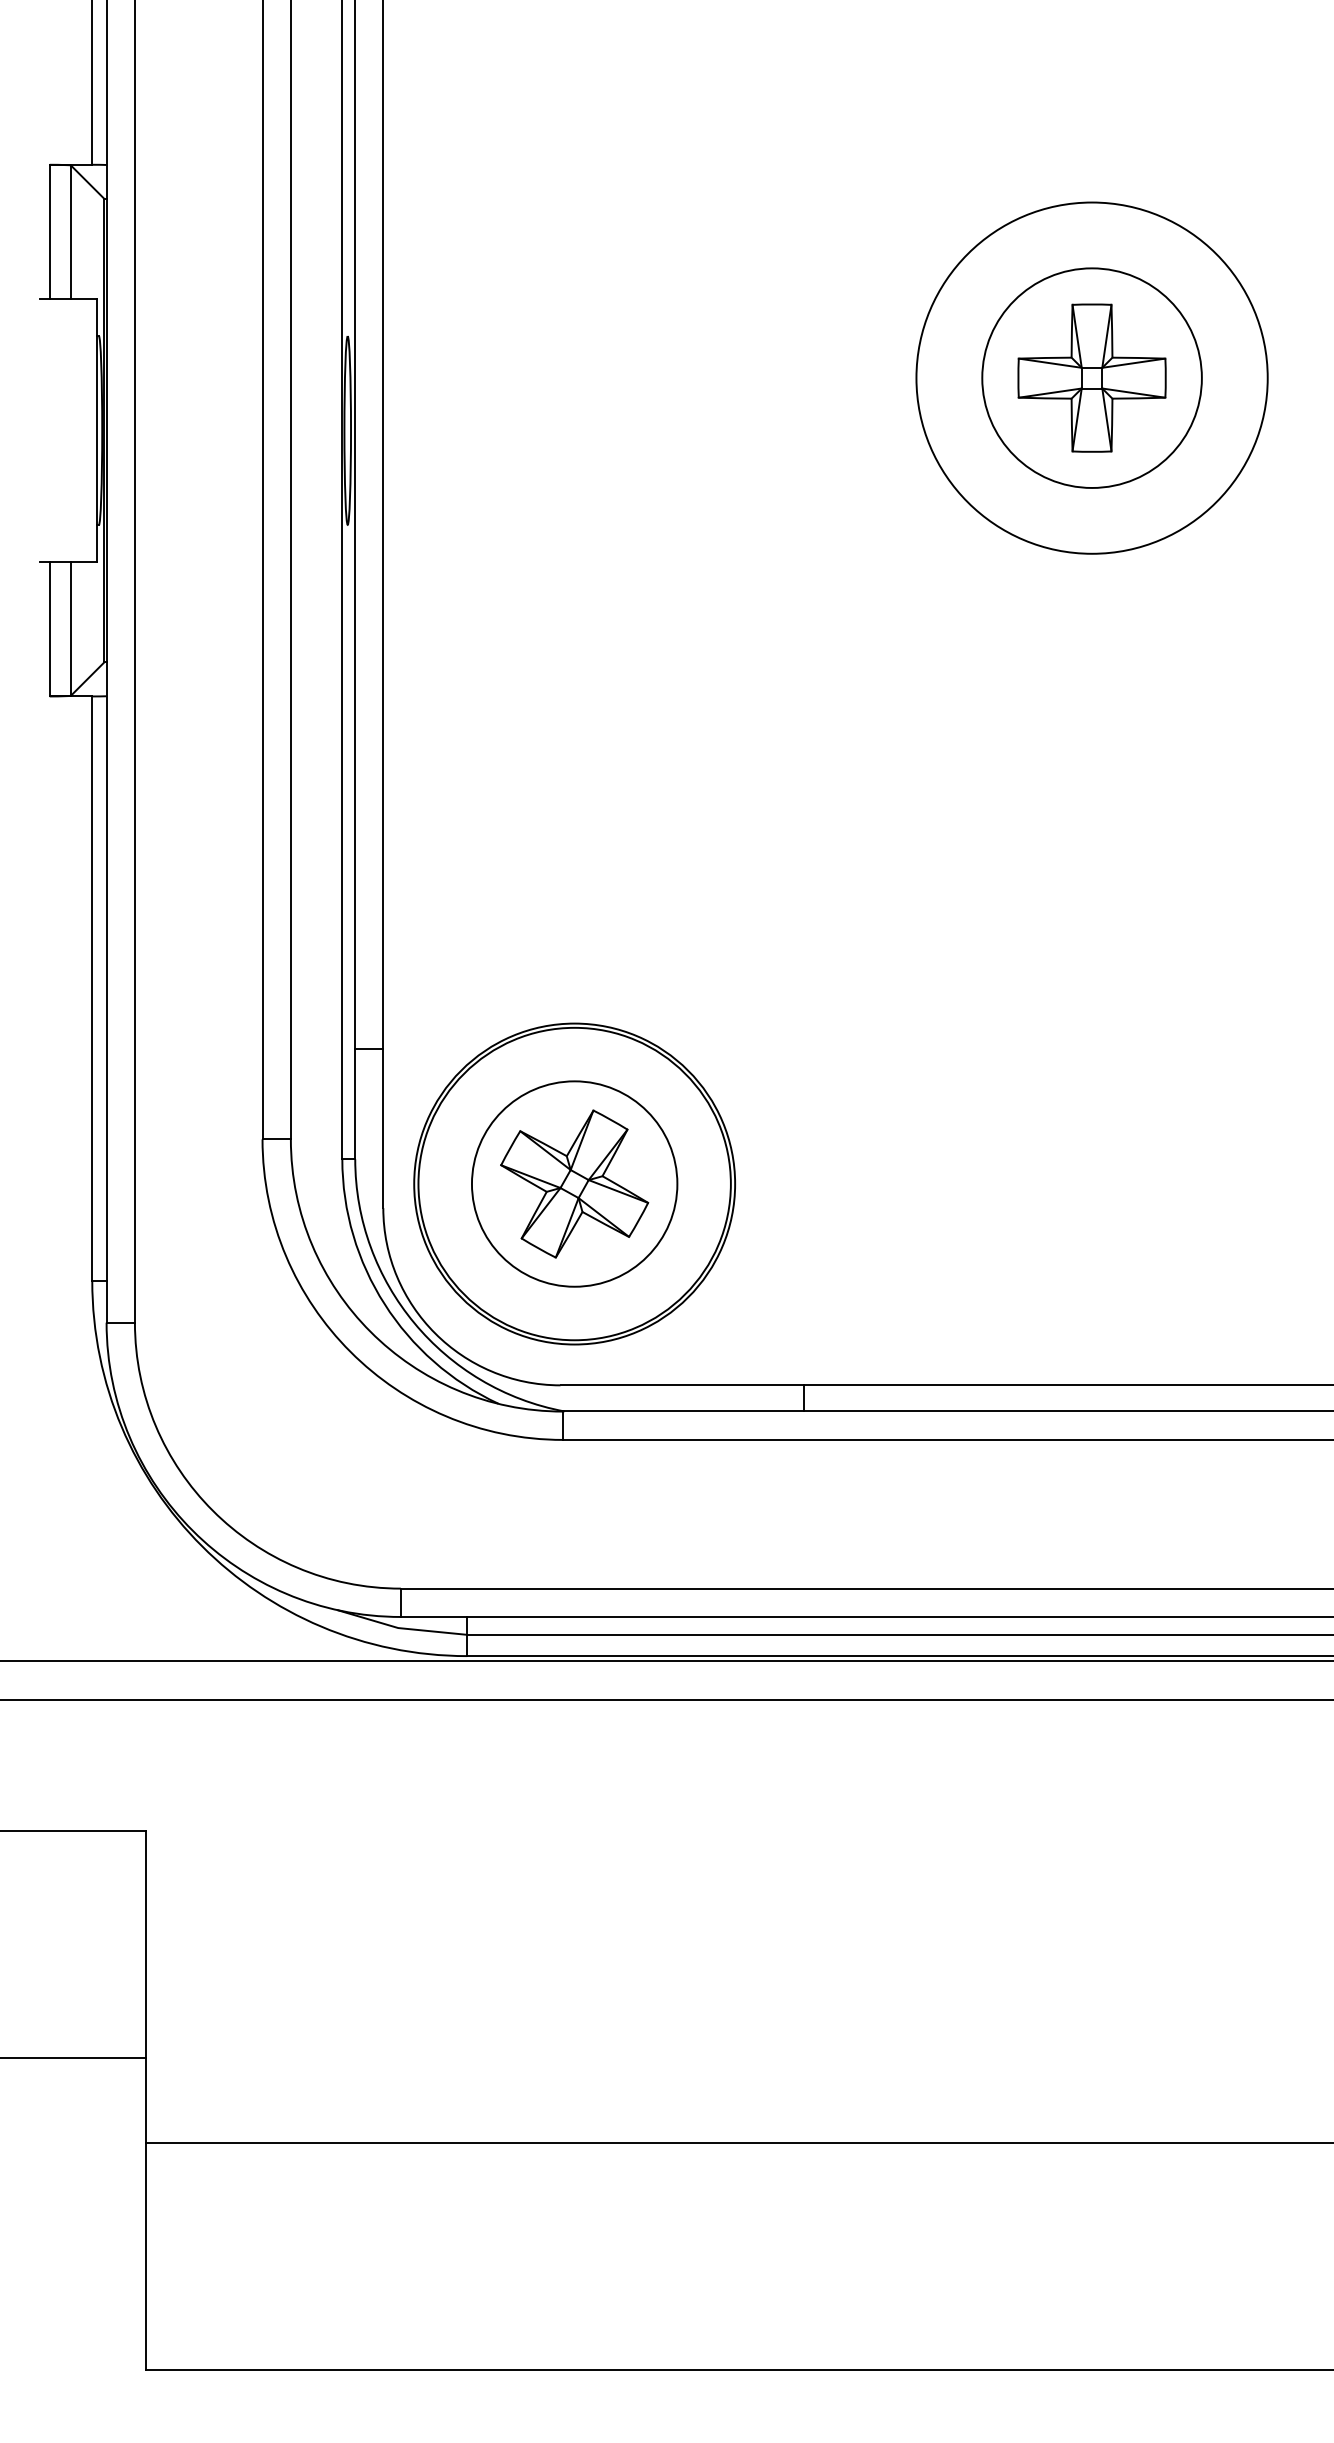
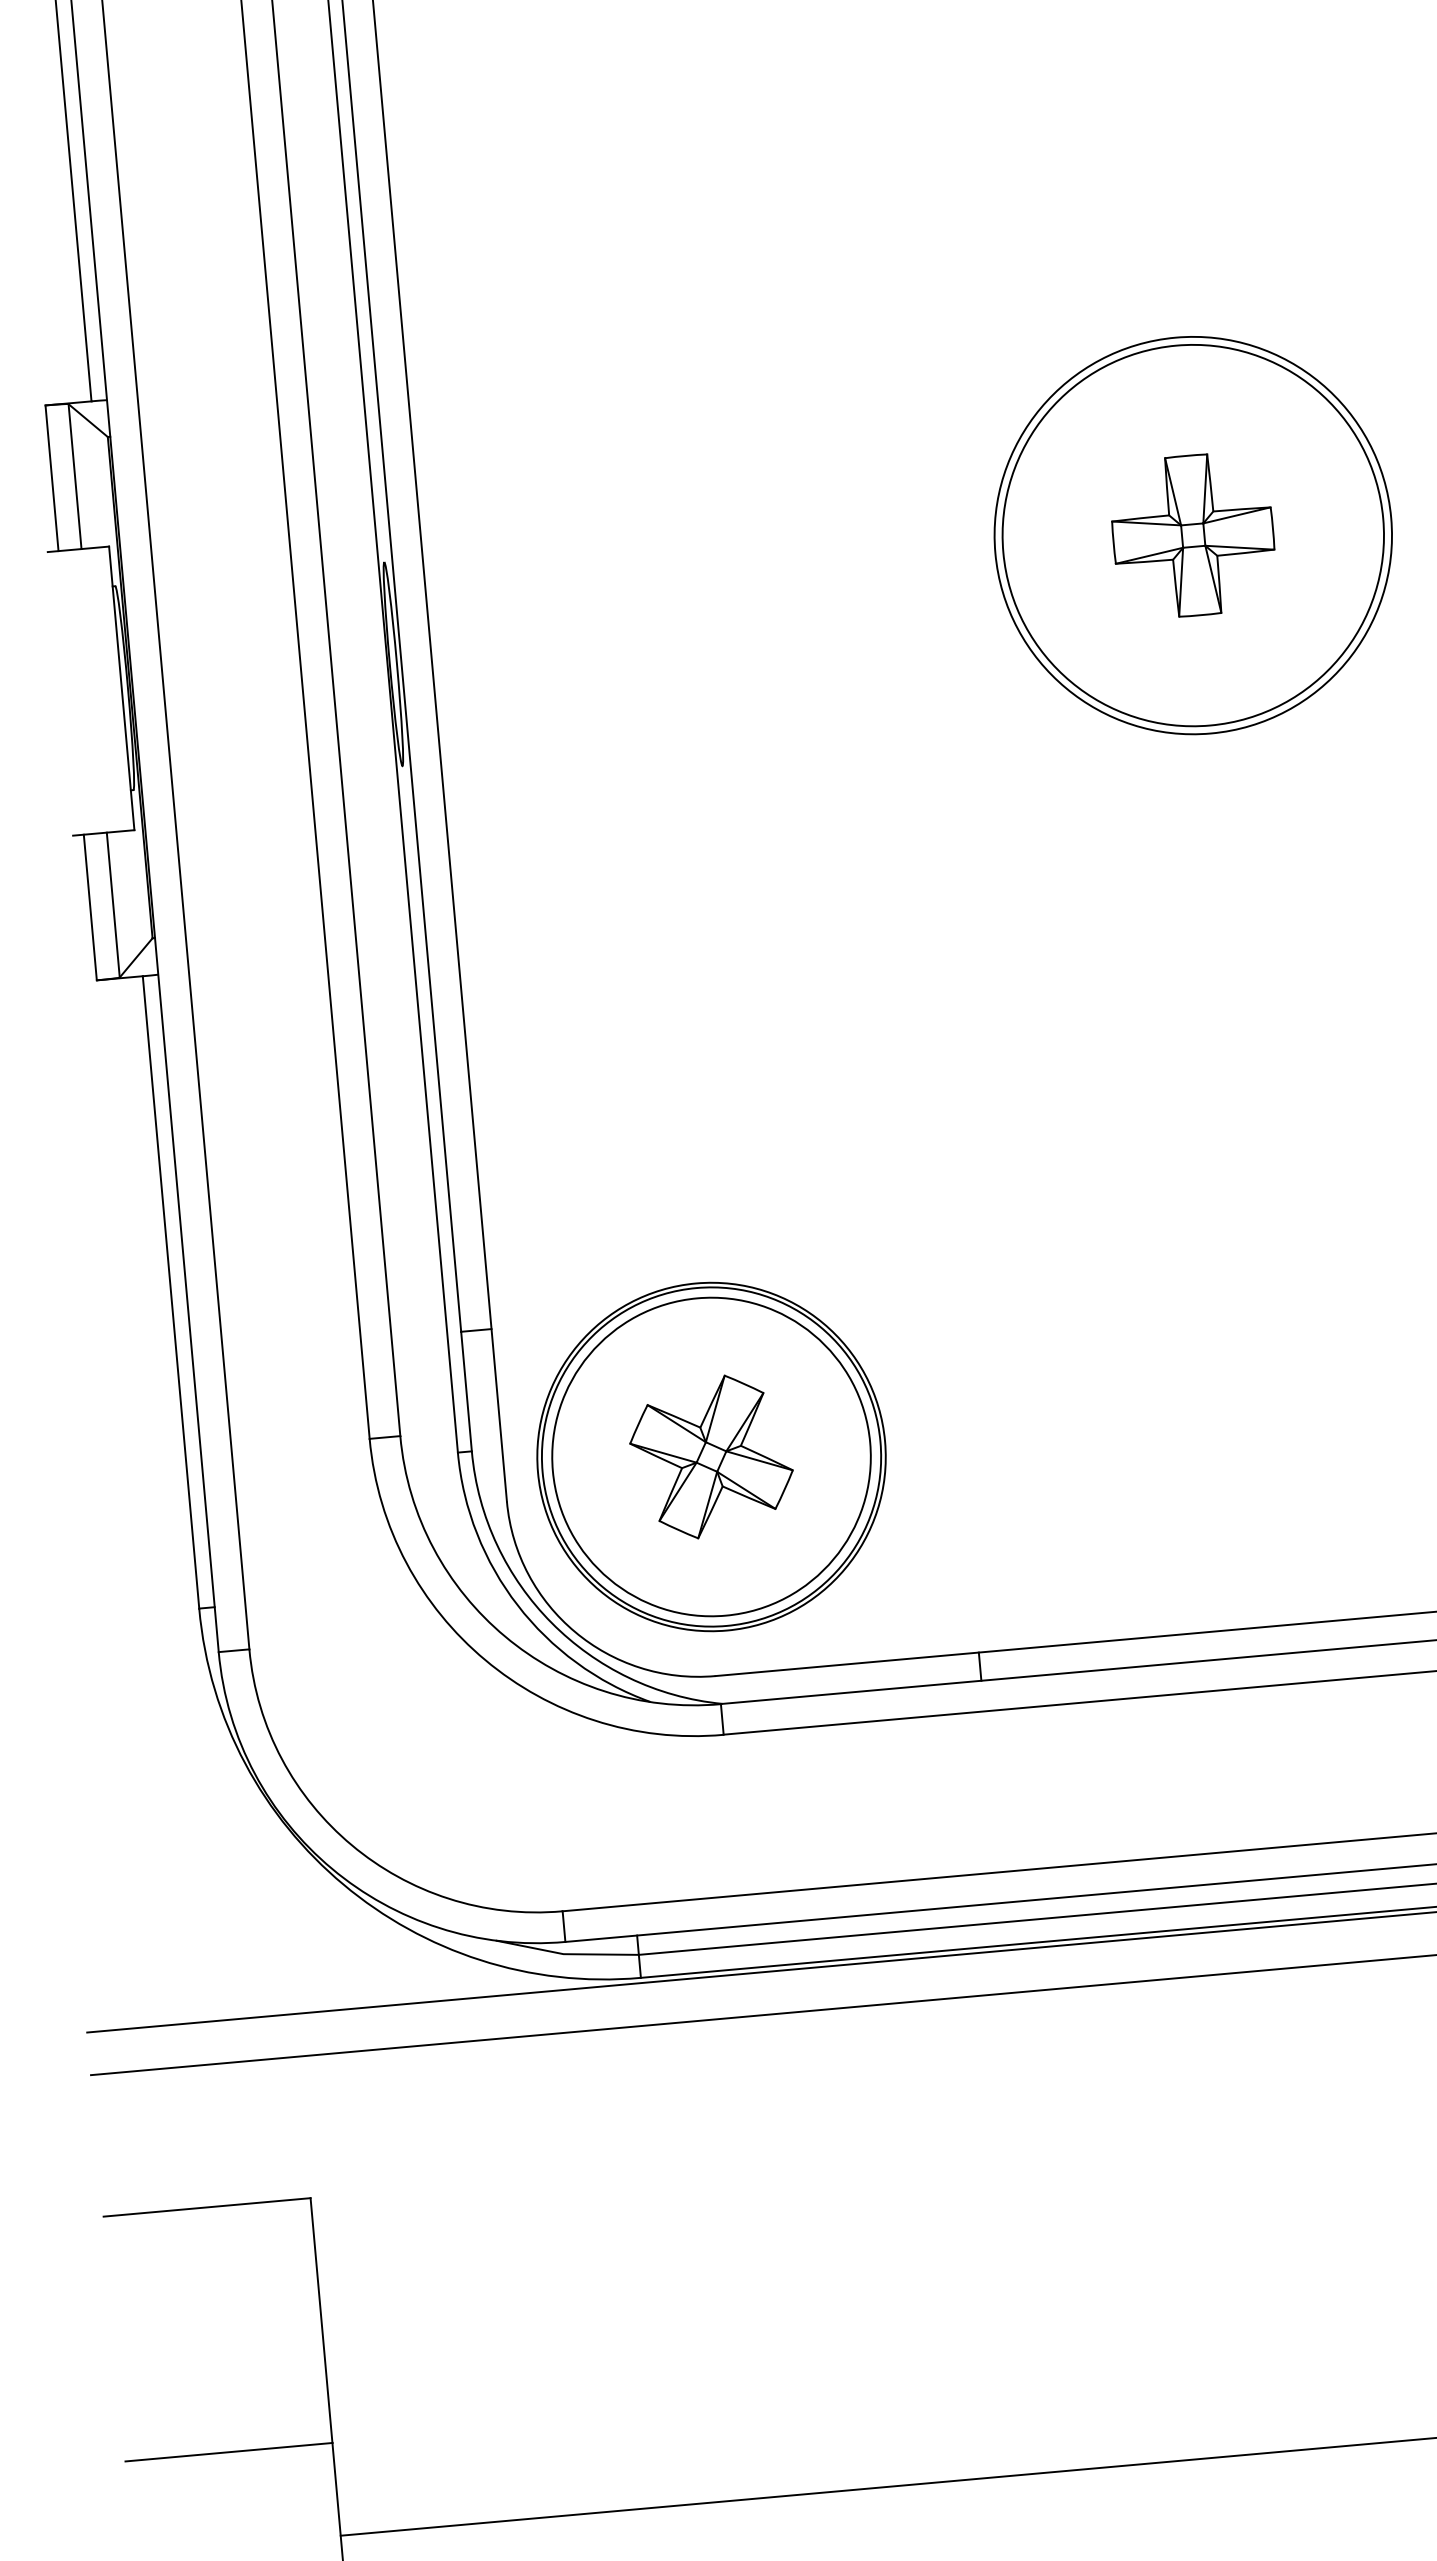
circle: (1092, 378) -> (1193, 535), size x1.67
circle: (574, 1183) -> (711, 1456), size x1.43

